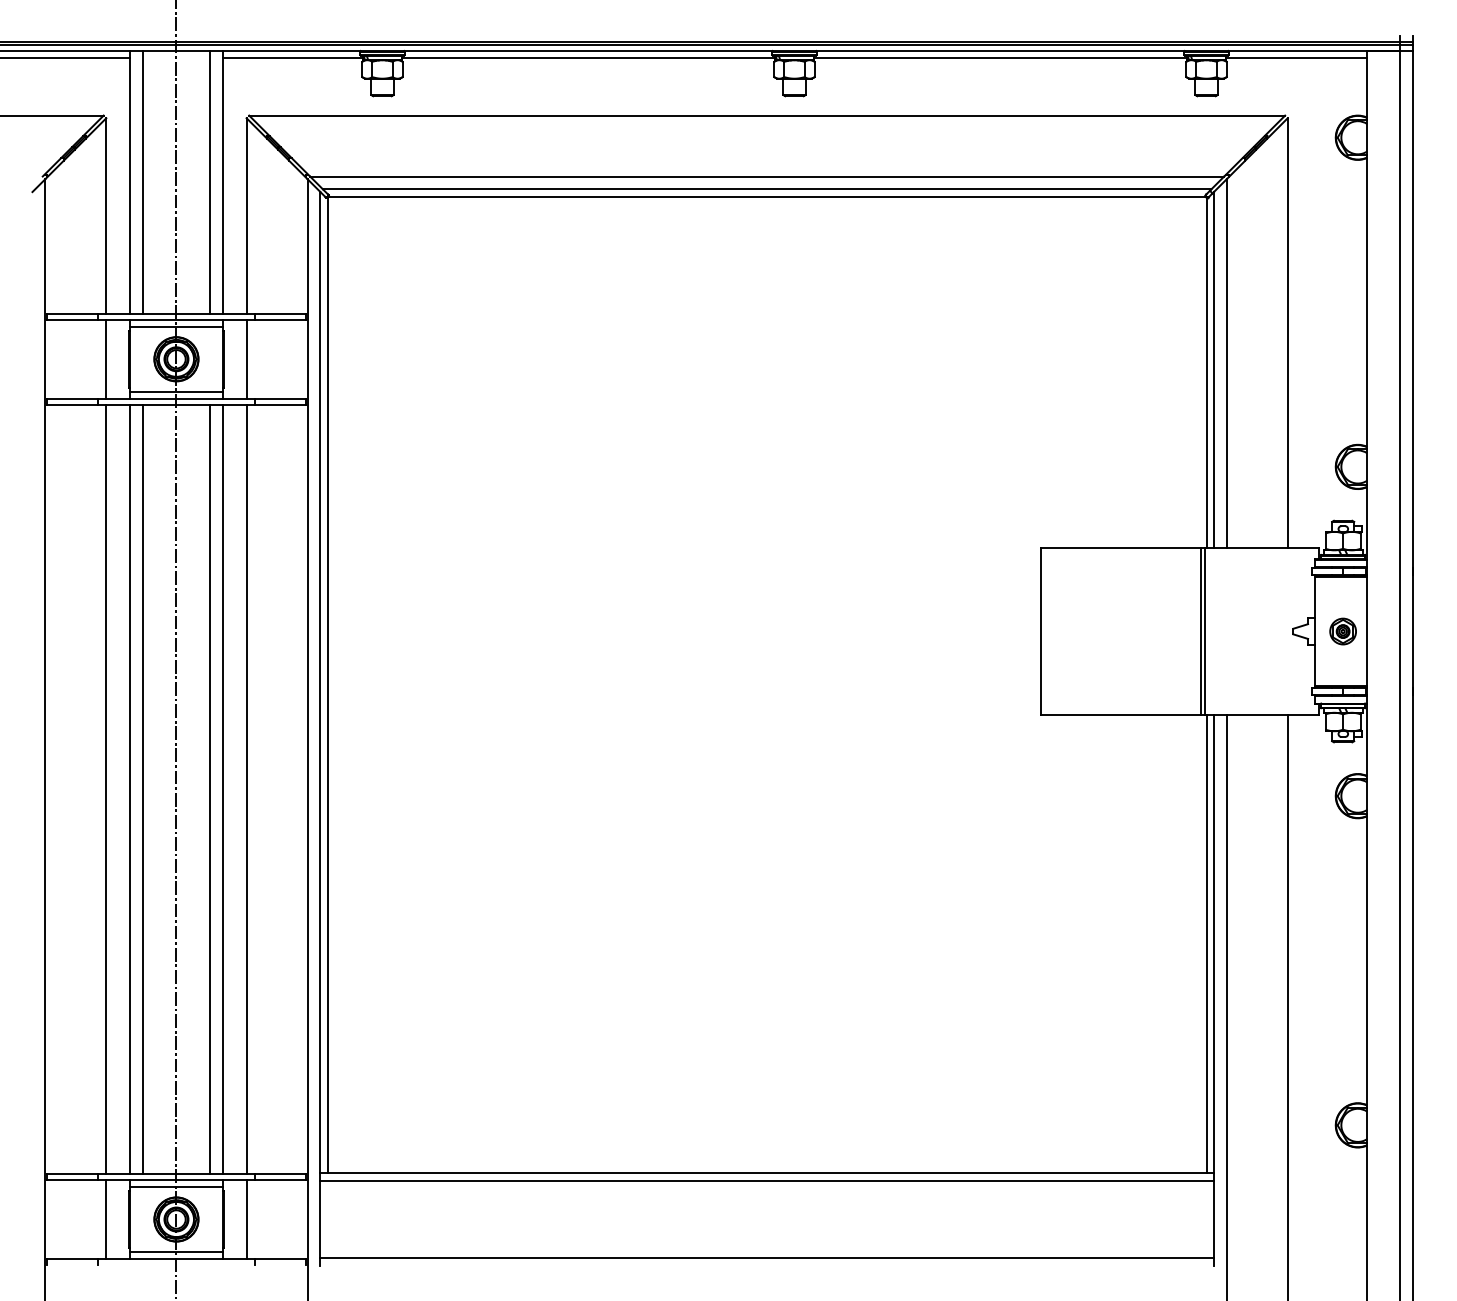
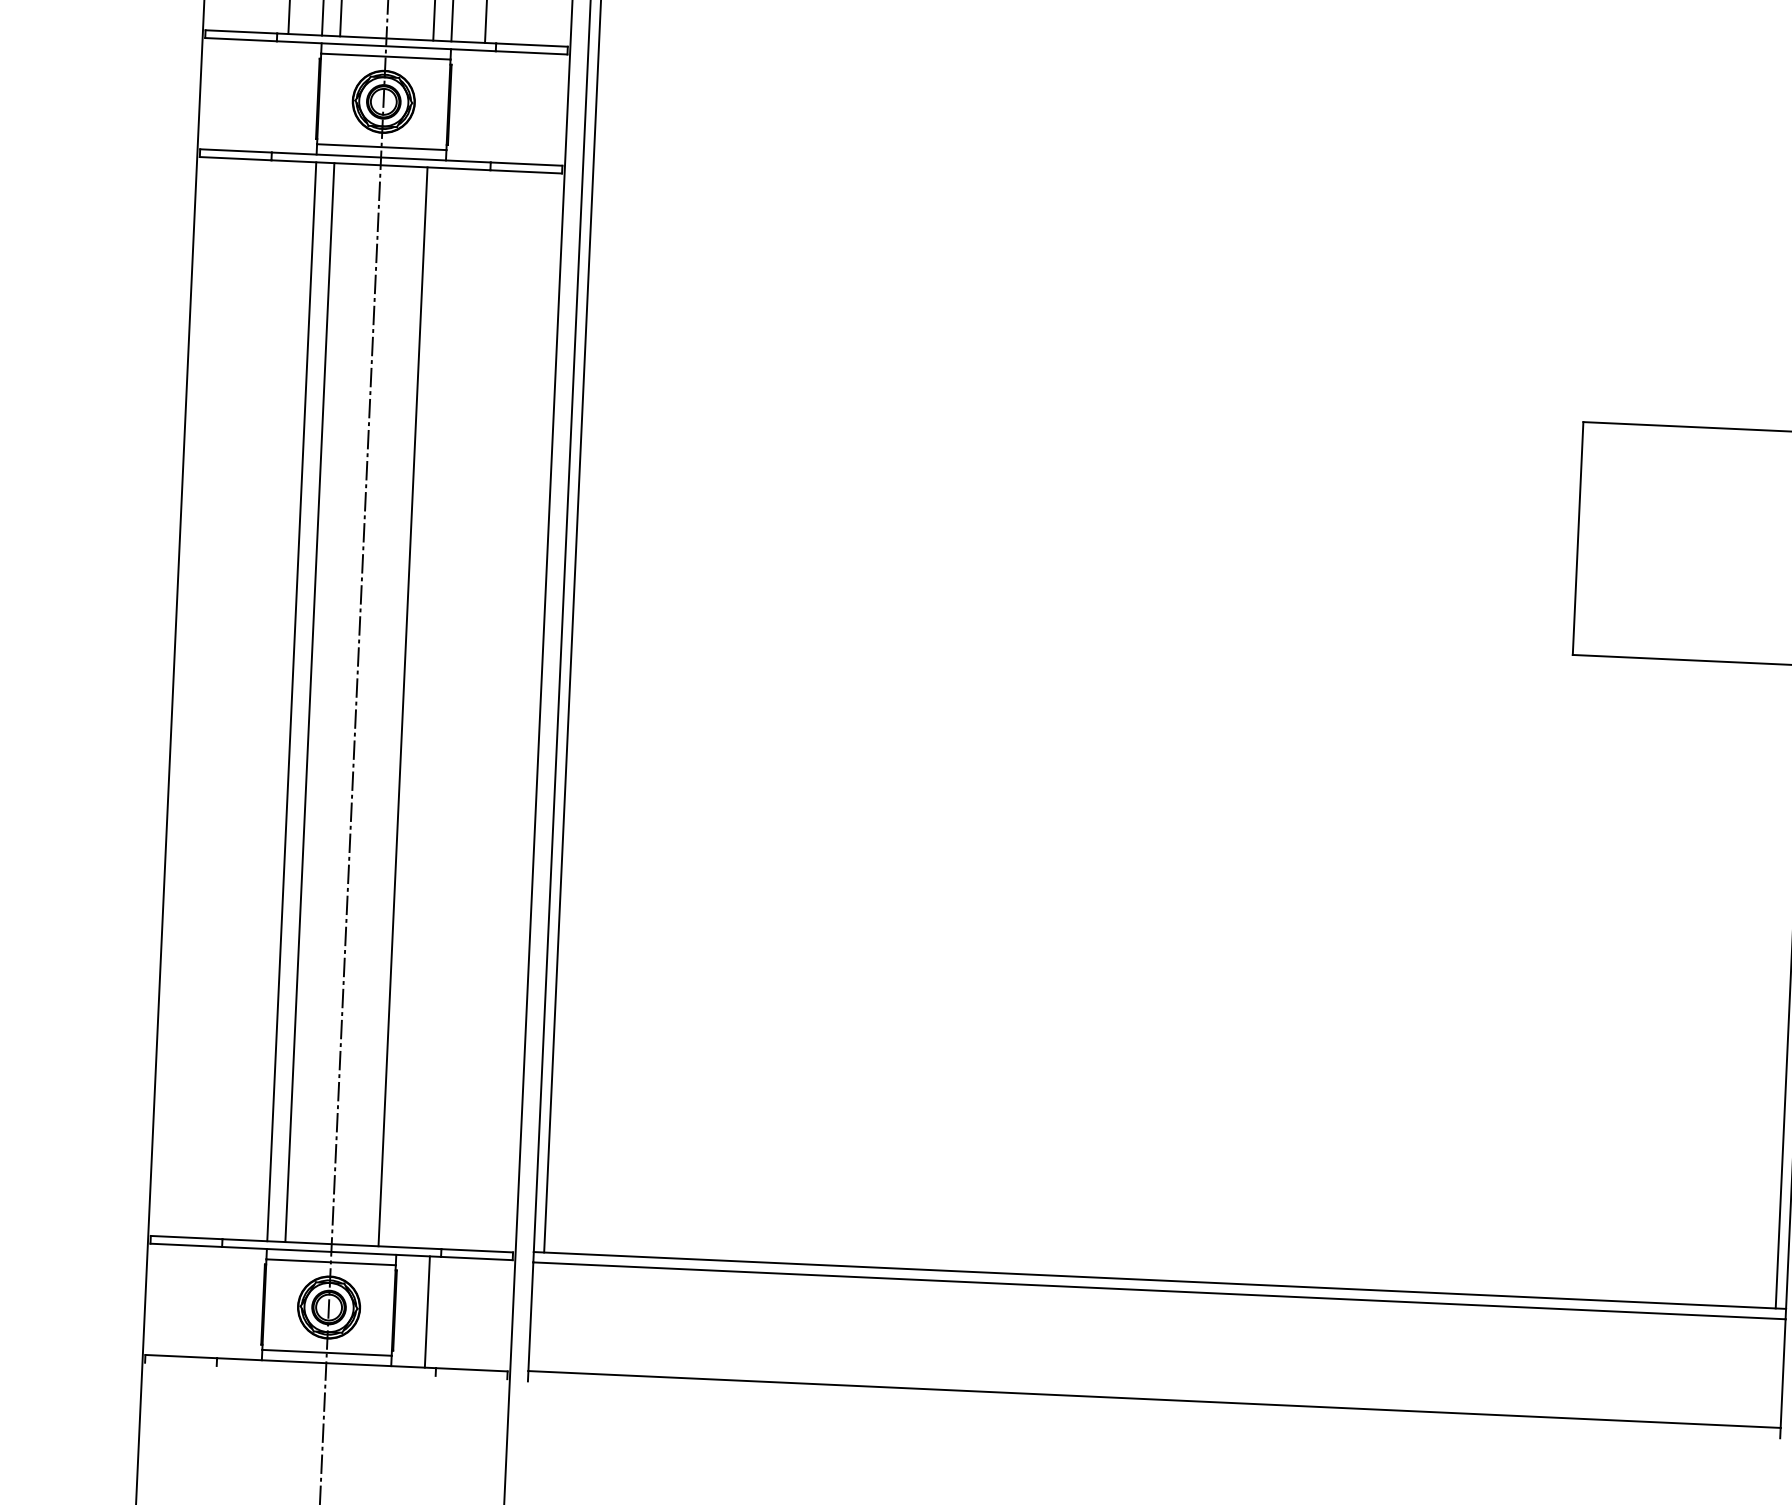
line: (106, 358) -> (285, 96), removed
line: (246, 358) -> (482, 105), removed
line: (106, 789) -> (258, 700), removed
line: (222, 789) -> (420, 707), removed
line: (246, 789) -> (454, 709), removed
line: (106, 1219) -> (231, 1303), removed

